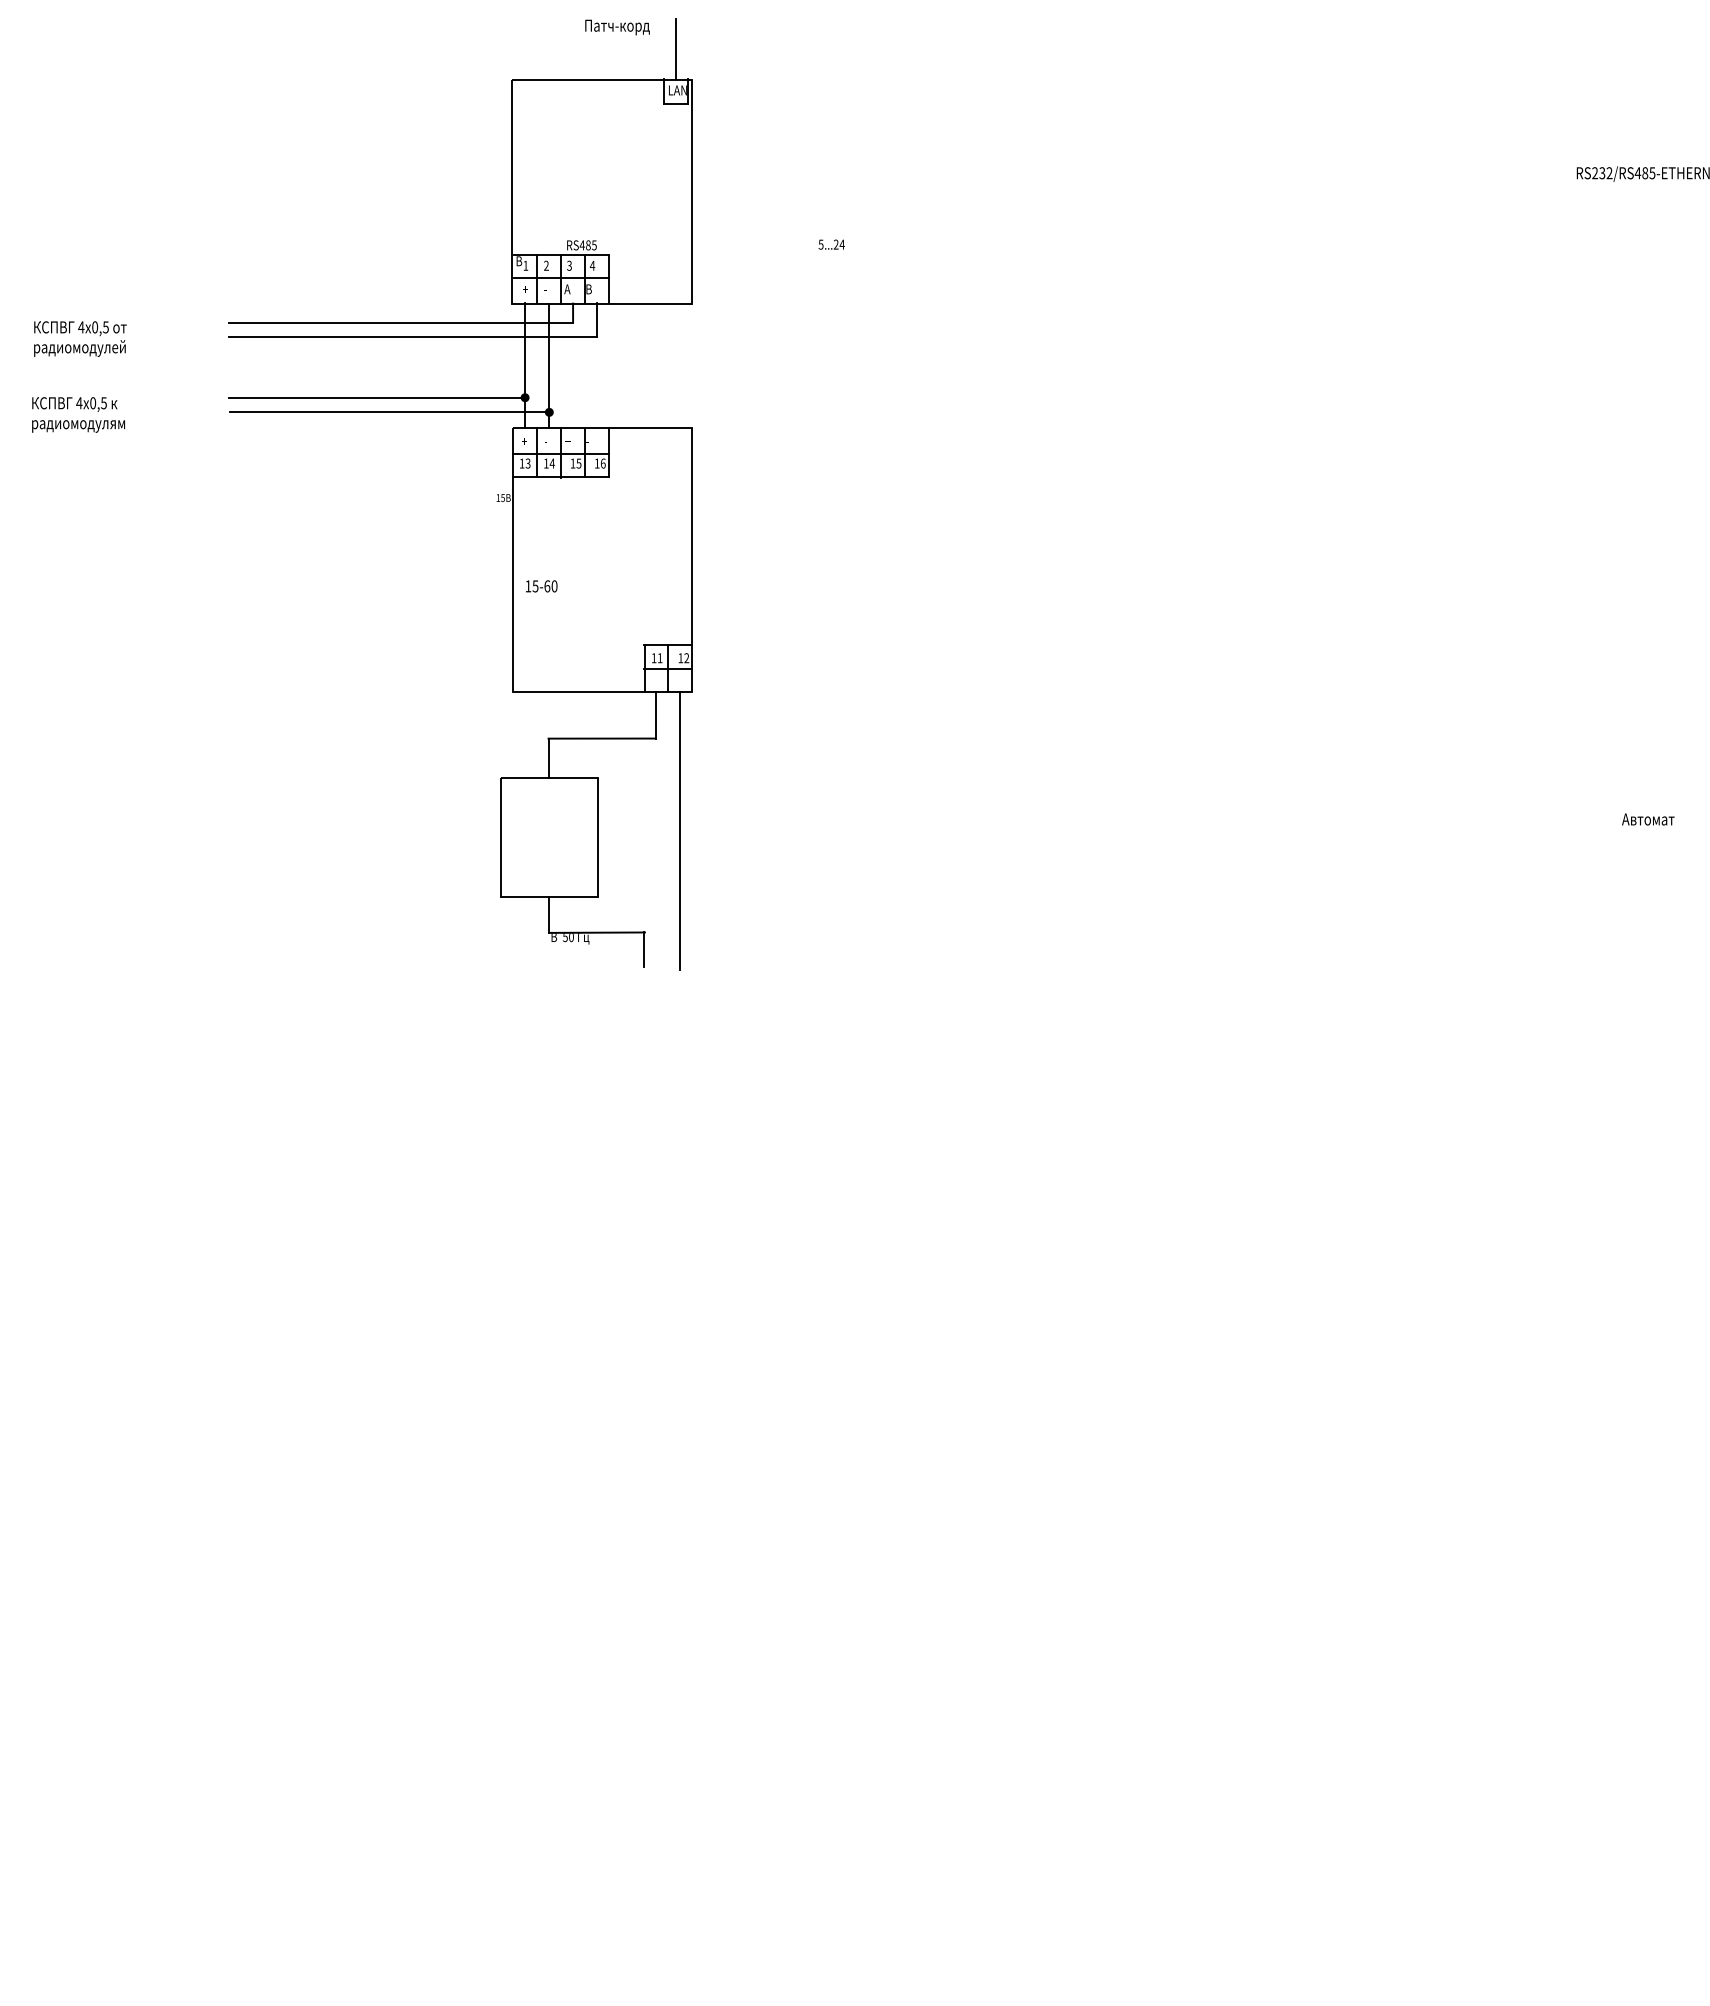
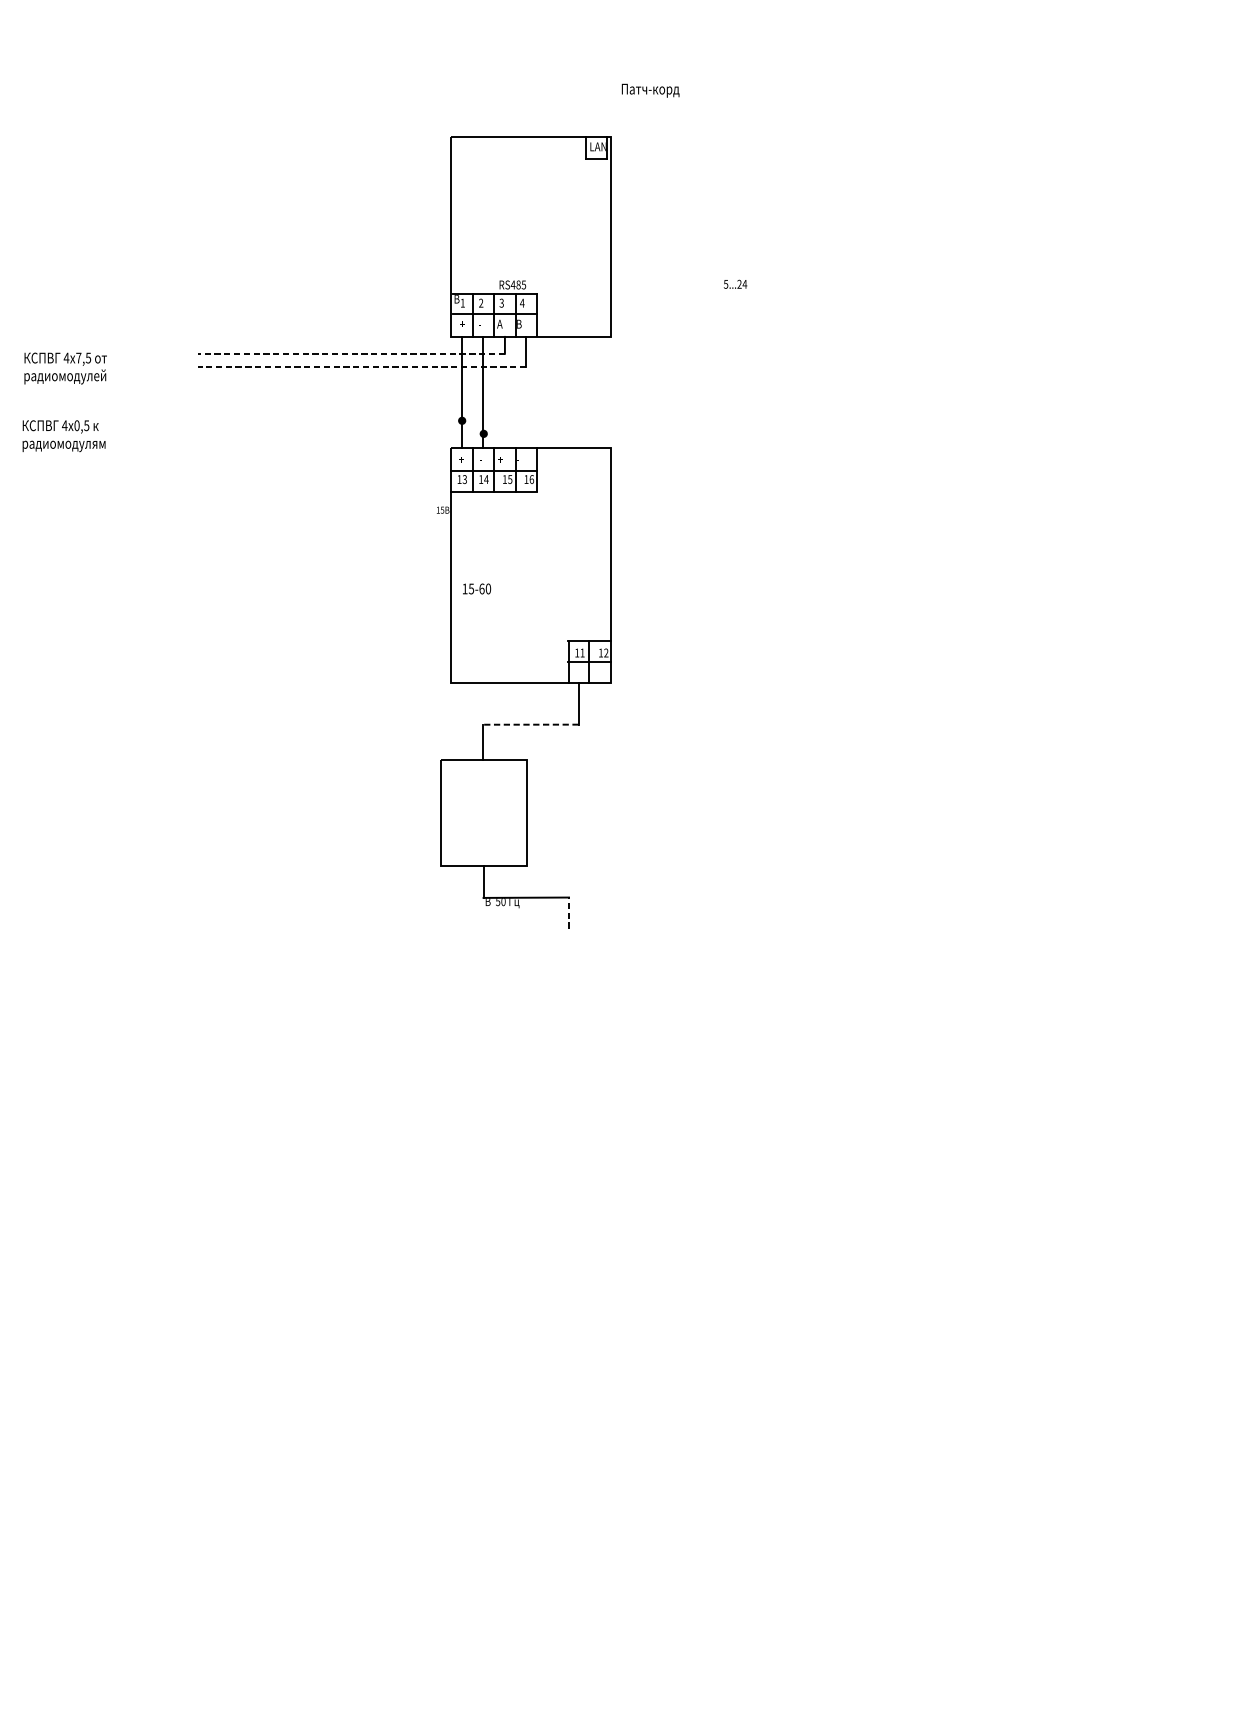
text: (617, 27) -> (650, 90), moved
line: (675, 49) -> (596, 110), removed
line: (401, 322) -> (351, 353), solid -> dashed
text: (95, 327) -> (79, 358), 0,5 -> 7,5
line: (413, 337) -> (362, 367), solid -> dashed
line: (377, 397) -> (330, 420), removed
line: (388, 412) -> (340, 433), removed
line: (602, 738) -> (531, 724), solid -> dashed
line: (679, 830) -> (599, 806), removed
line: (644, 949) -> (568, 912), solid -> dashed

